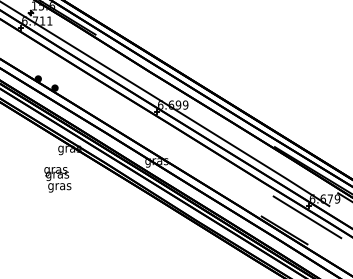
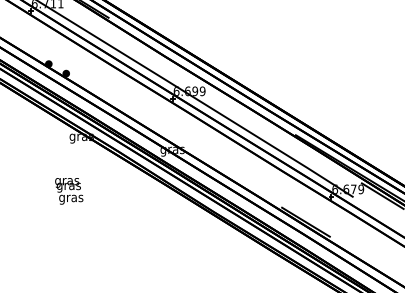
text: (58, 179) -> (69, 191), moved
line: (307, 217) -> (329, 208), removed

